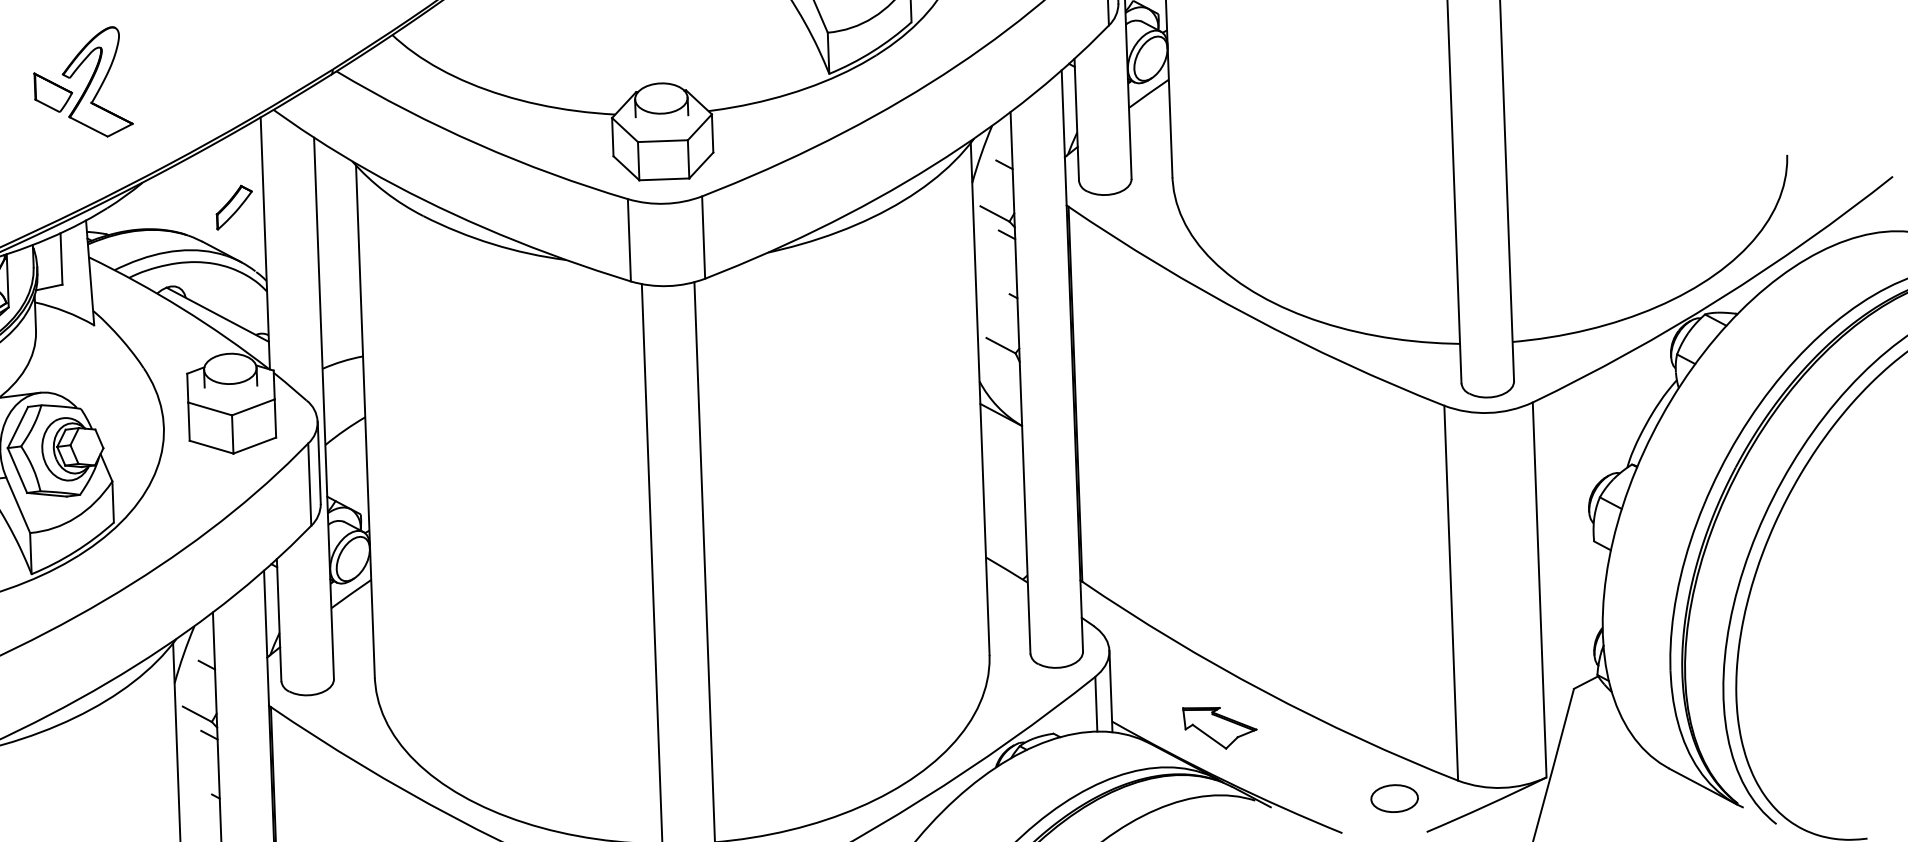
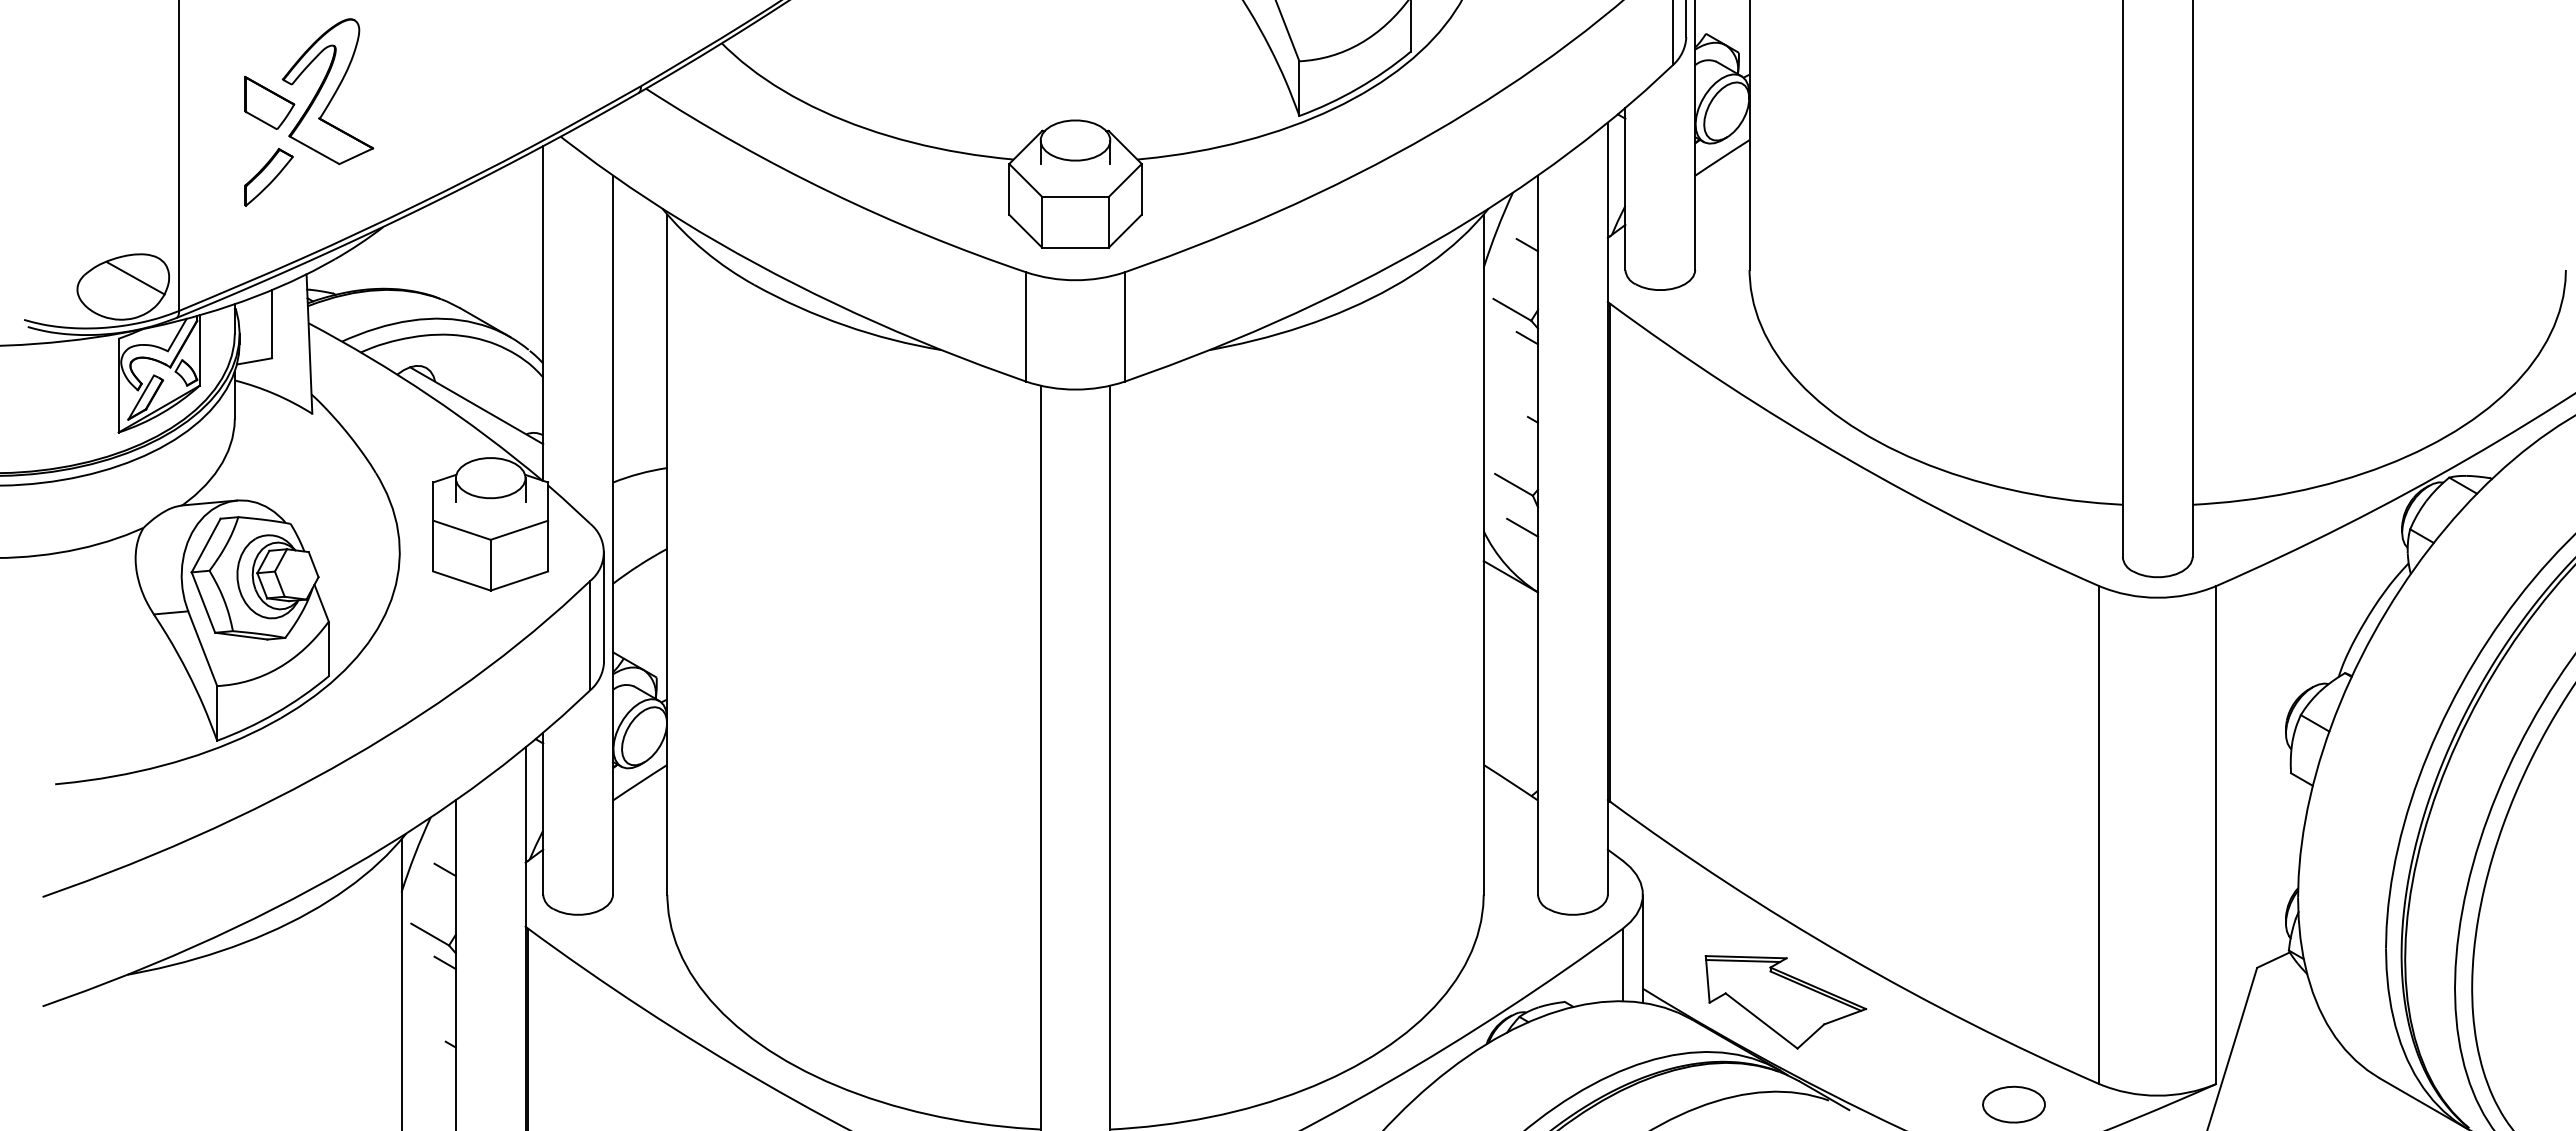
part: (234, 207) -> (268, 177), moved
line: (1008, 377) -> (1522, 527), added
part: (1219, 727) -> (1785, 1002), size x1.67

